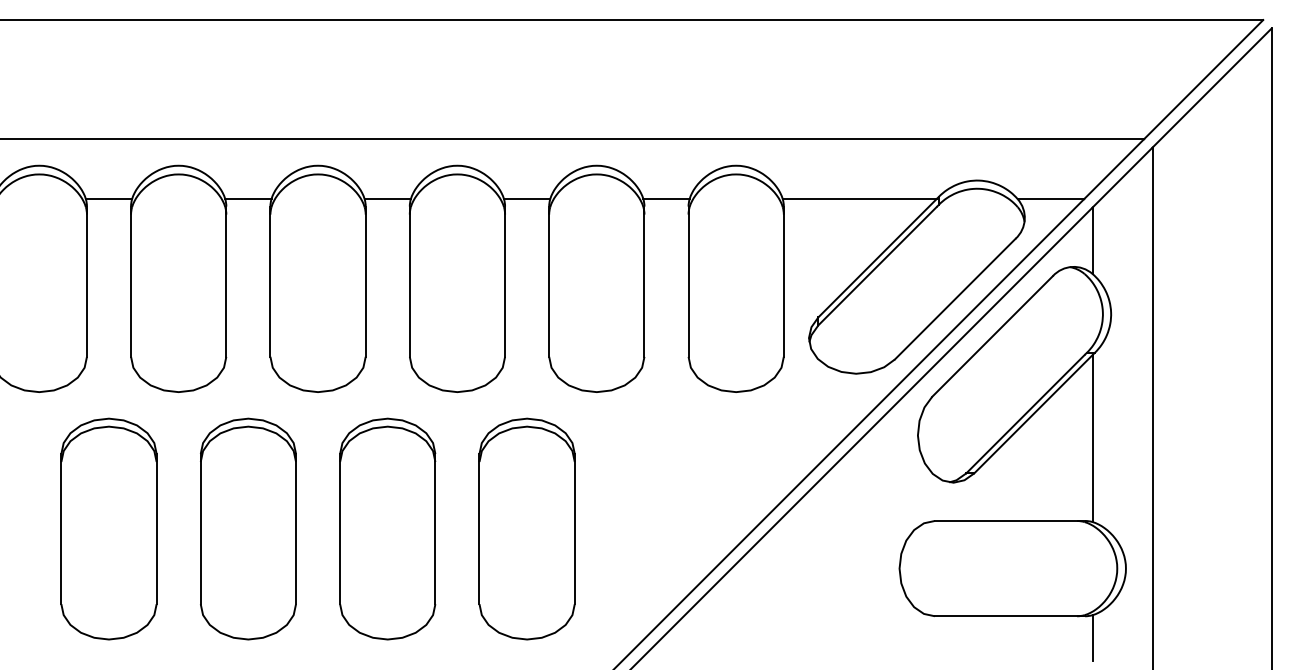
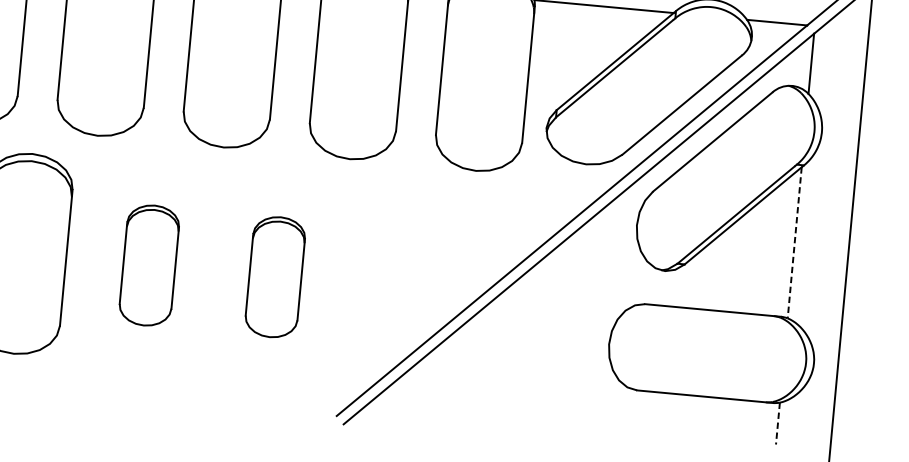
line: (1092, 439) -> (794, 243), solid -> dashed
part: (387, 528) -> (149, 265), size x0.6
part: (526, 528) -> (274, 276), size x0.6
line: (1092, 638) -> (777, 423), solid -> dashed

